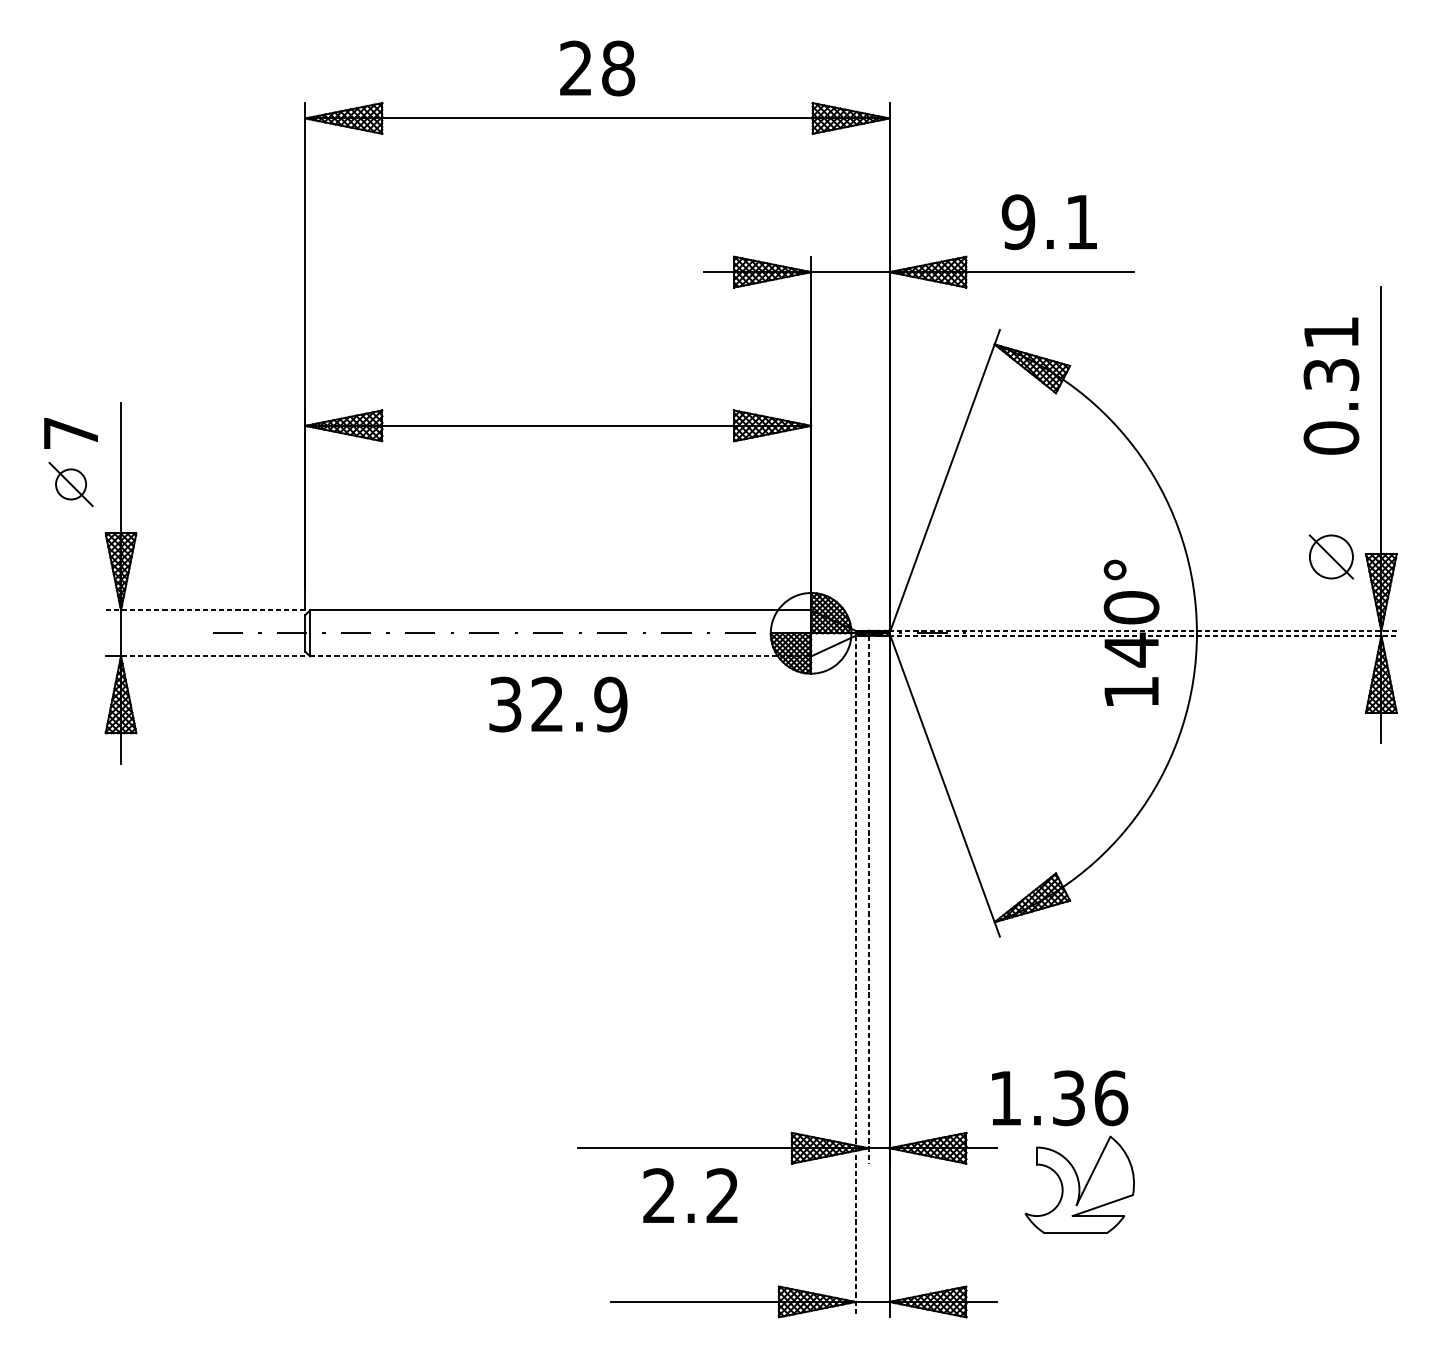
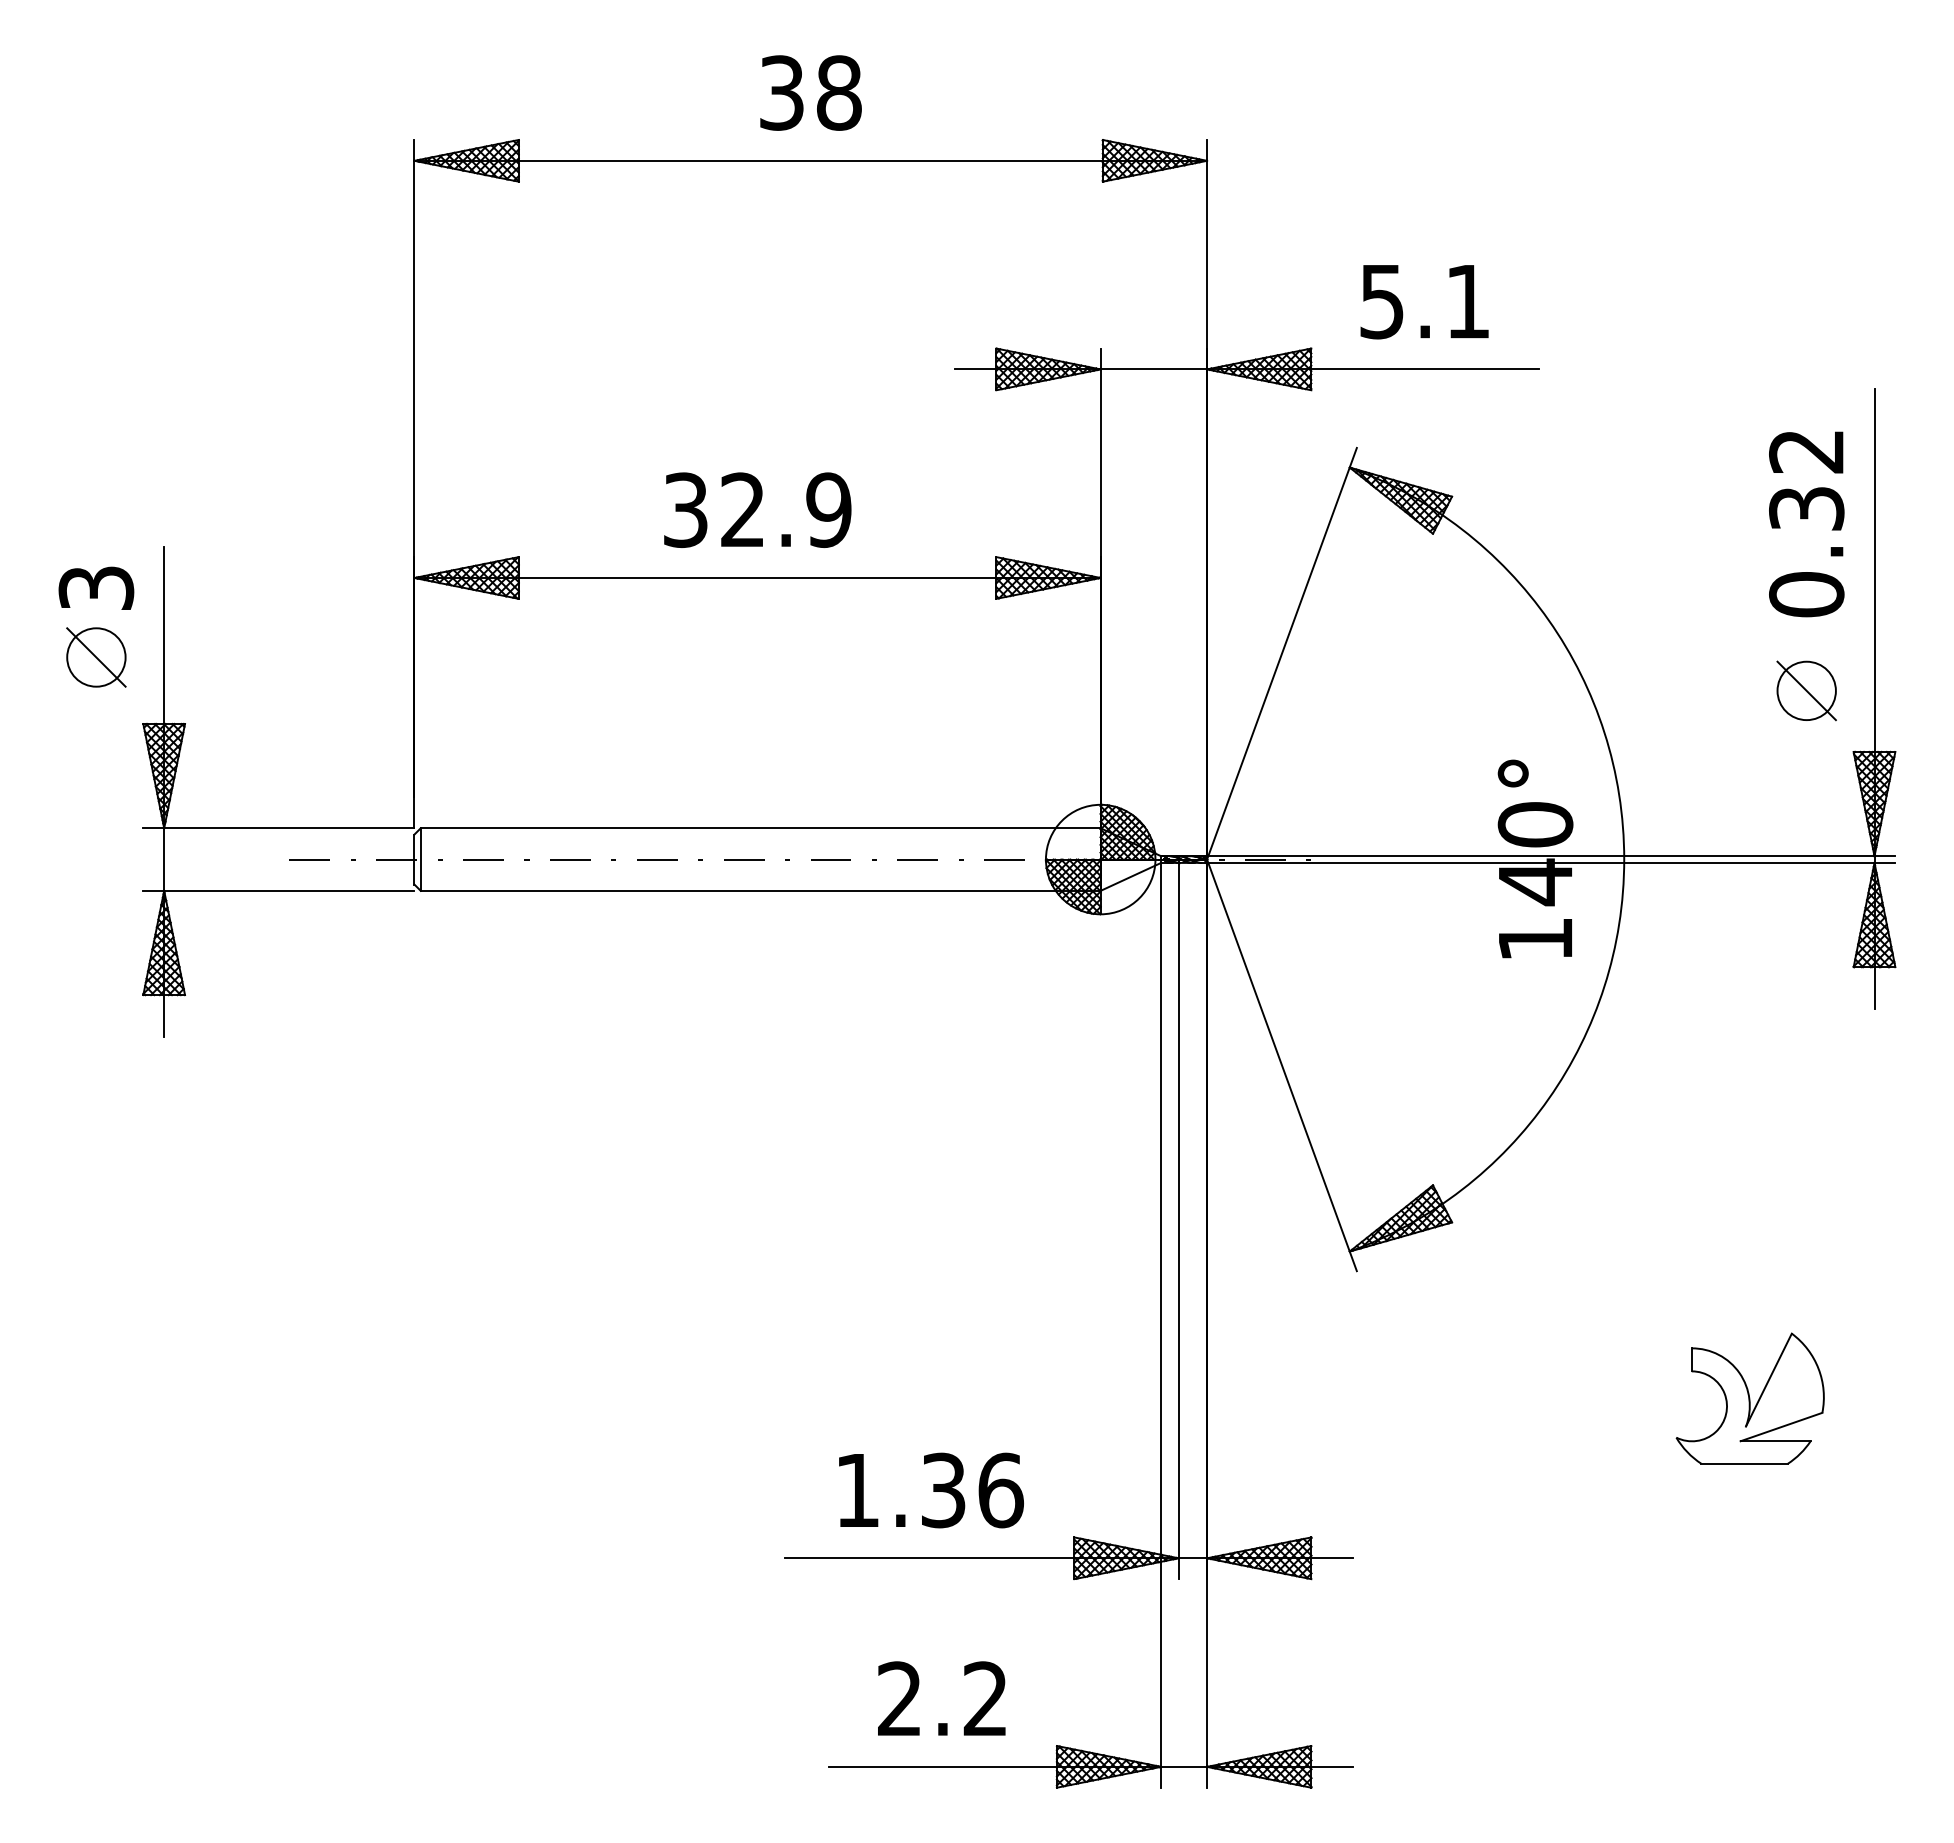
text: (575, 68) -> (781, 92), 28 -> 38
text: (1018, 222) -> (1381, 301), 9.1 -> 5.1
text: (1331, 333) -> (1806, 452), 0.31 -> 0.32
text: (71, 432) -> (96, 587), 7 -> 3
circle: (71, 484) -> (96, 657), size x1.43
part: (1331, 556) -> (1806, 690), moved
line: (205, 610) -> (278, 828), dashed -> solid
line: (1142, 631) -> (1550, 856), dashed -> solid
line: (1142, 635) -> (1550, 862), dashed -> solid
line: (212, 656) -> (288, 890), dashed -> solid
line: (560, 656) -> (760, 890), dashed -> solid
text: (558, 704) -> (757, 509), moved
line: (868, 900) -> (1178, 1221), dashed -> solid
line: (855, 976) -> (1161, 1325), dashed -> solid
text: (1060, 1098) -> (931, 1490), moved
part: (1079, 1184) -> (1749, 1398), moved
text: (690, 1195) -> (941, 1698), moved

